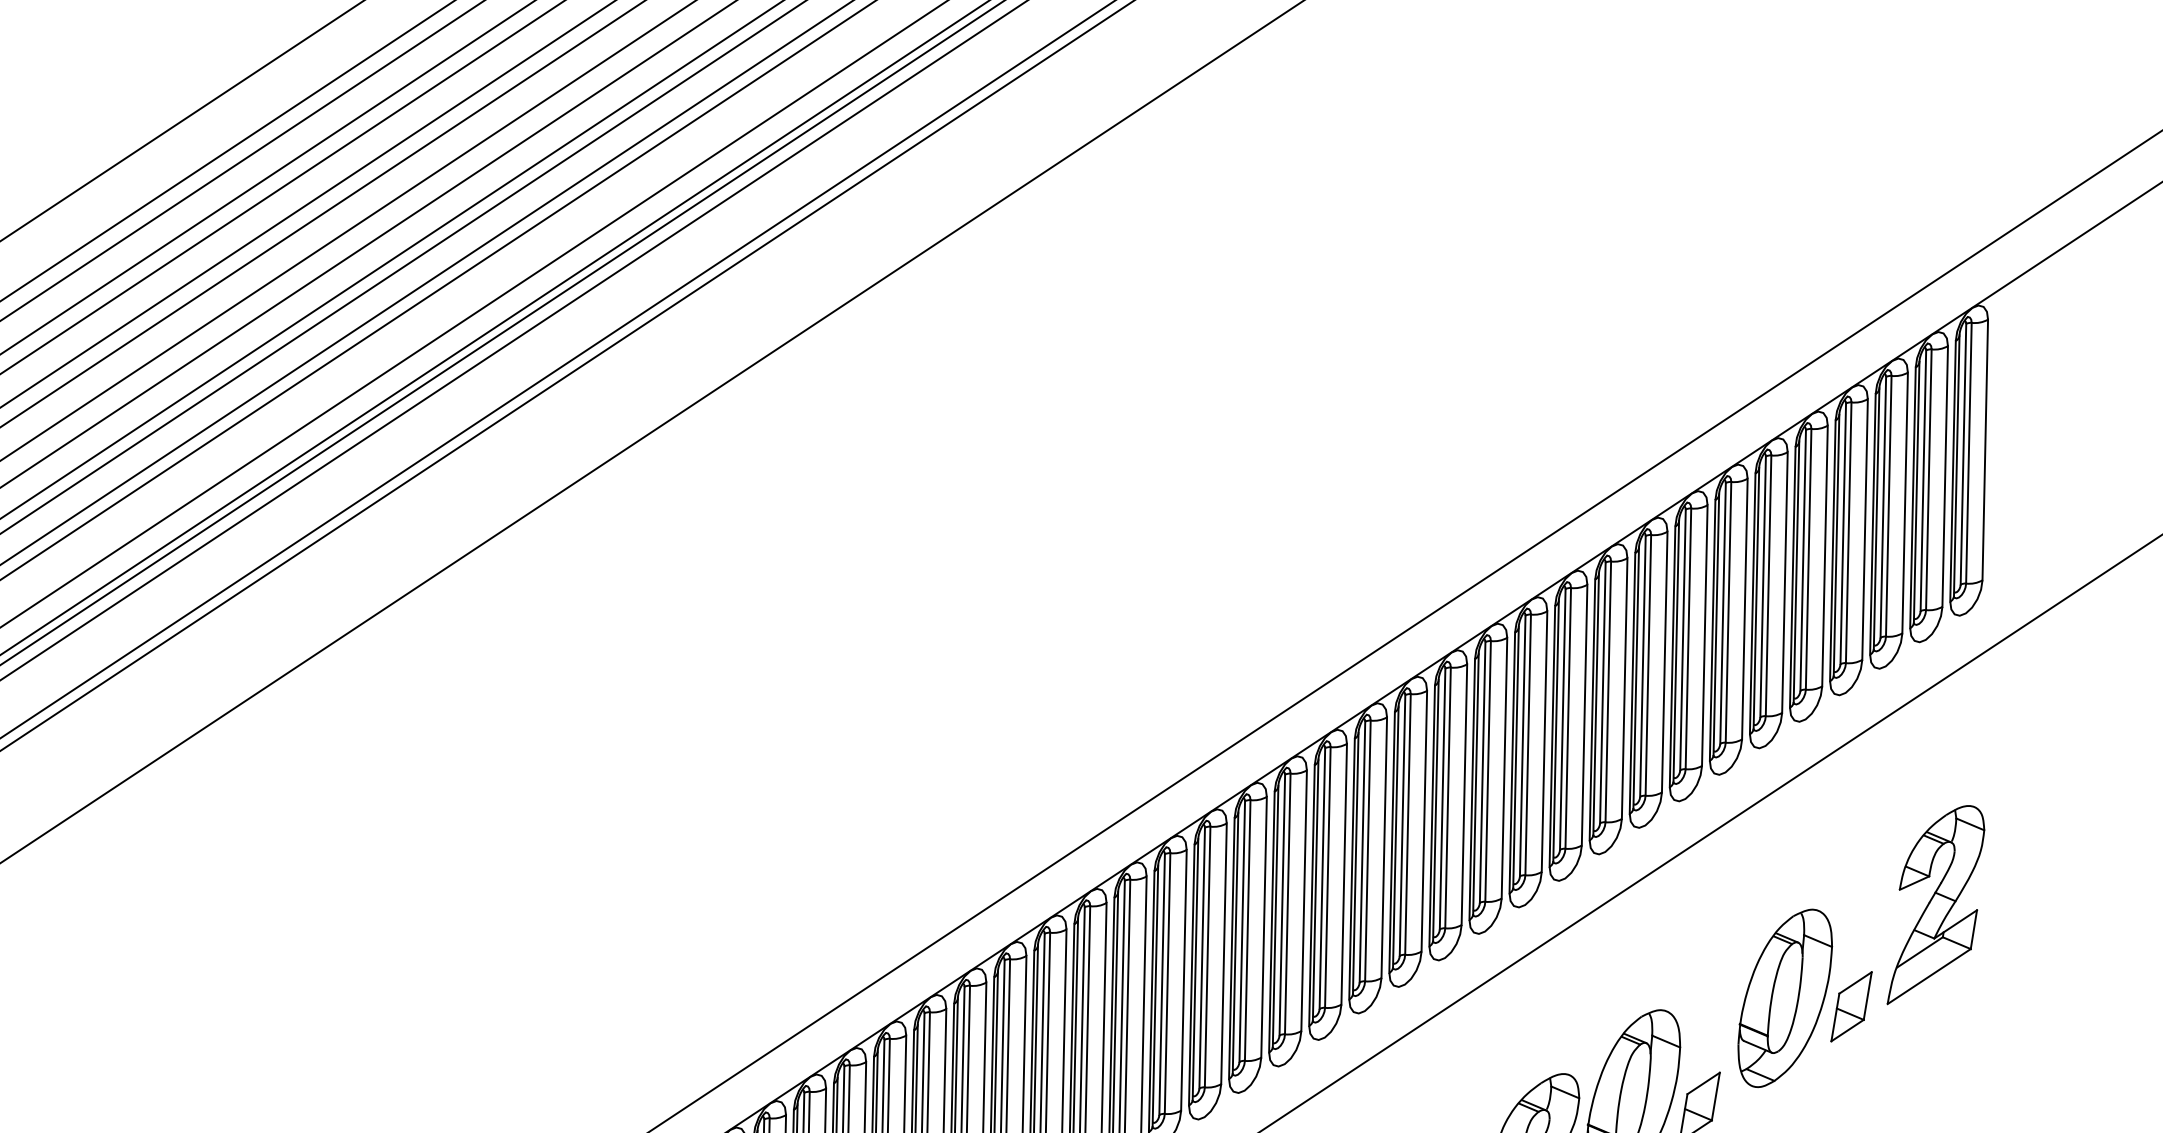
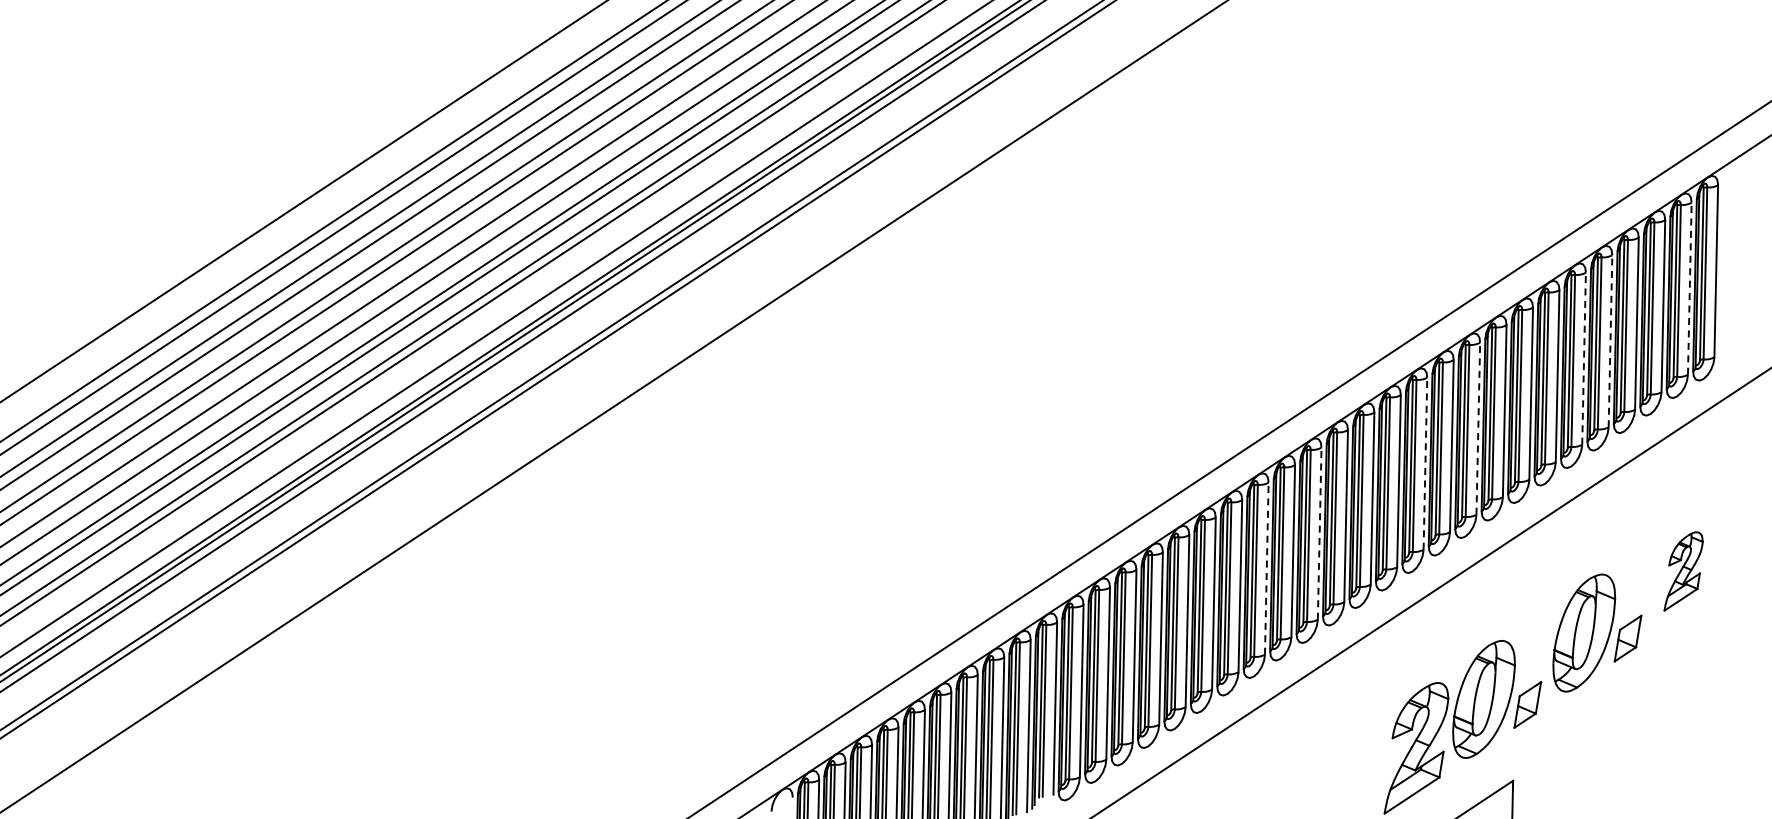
line: (1944, 476) -> (1689, 288), solid -> dashed
line: (1825, 554) -> (1610, 340), solid -> dashed
line: (1785, 582) -> (1584, 358), solid -> dashed
line: (1624, 688) -> (1478, 428), solid -> dashed
line: (1544, 741) -> (1425, 463), solid -> dashed
line: (1383, 847) -> (1319, 533), solid -> dashed
line: (1303, 900) -> (1266, 568), solid -> dashed
part: (1935, 905) -> (1683, 571), size x0.6

